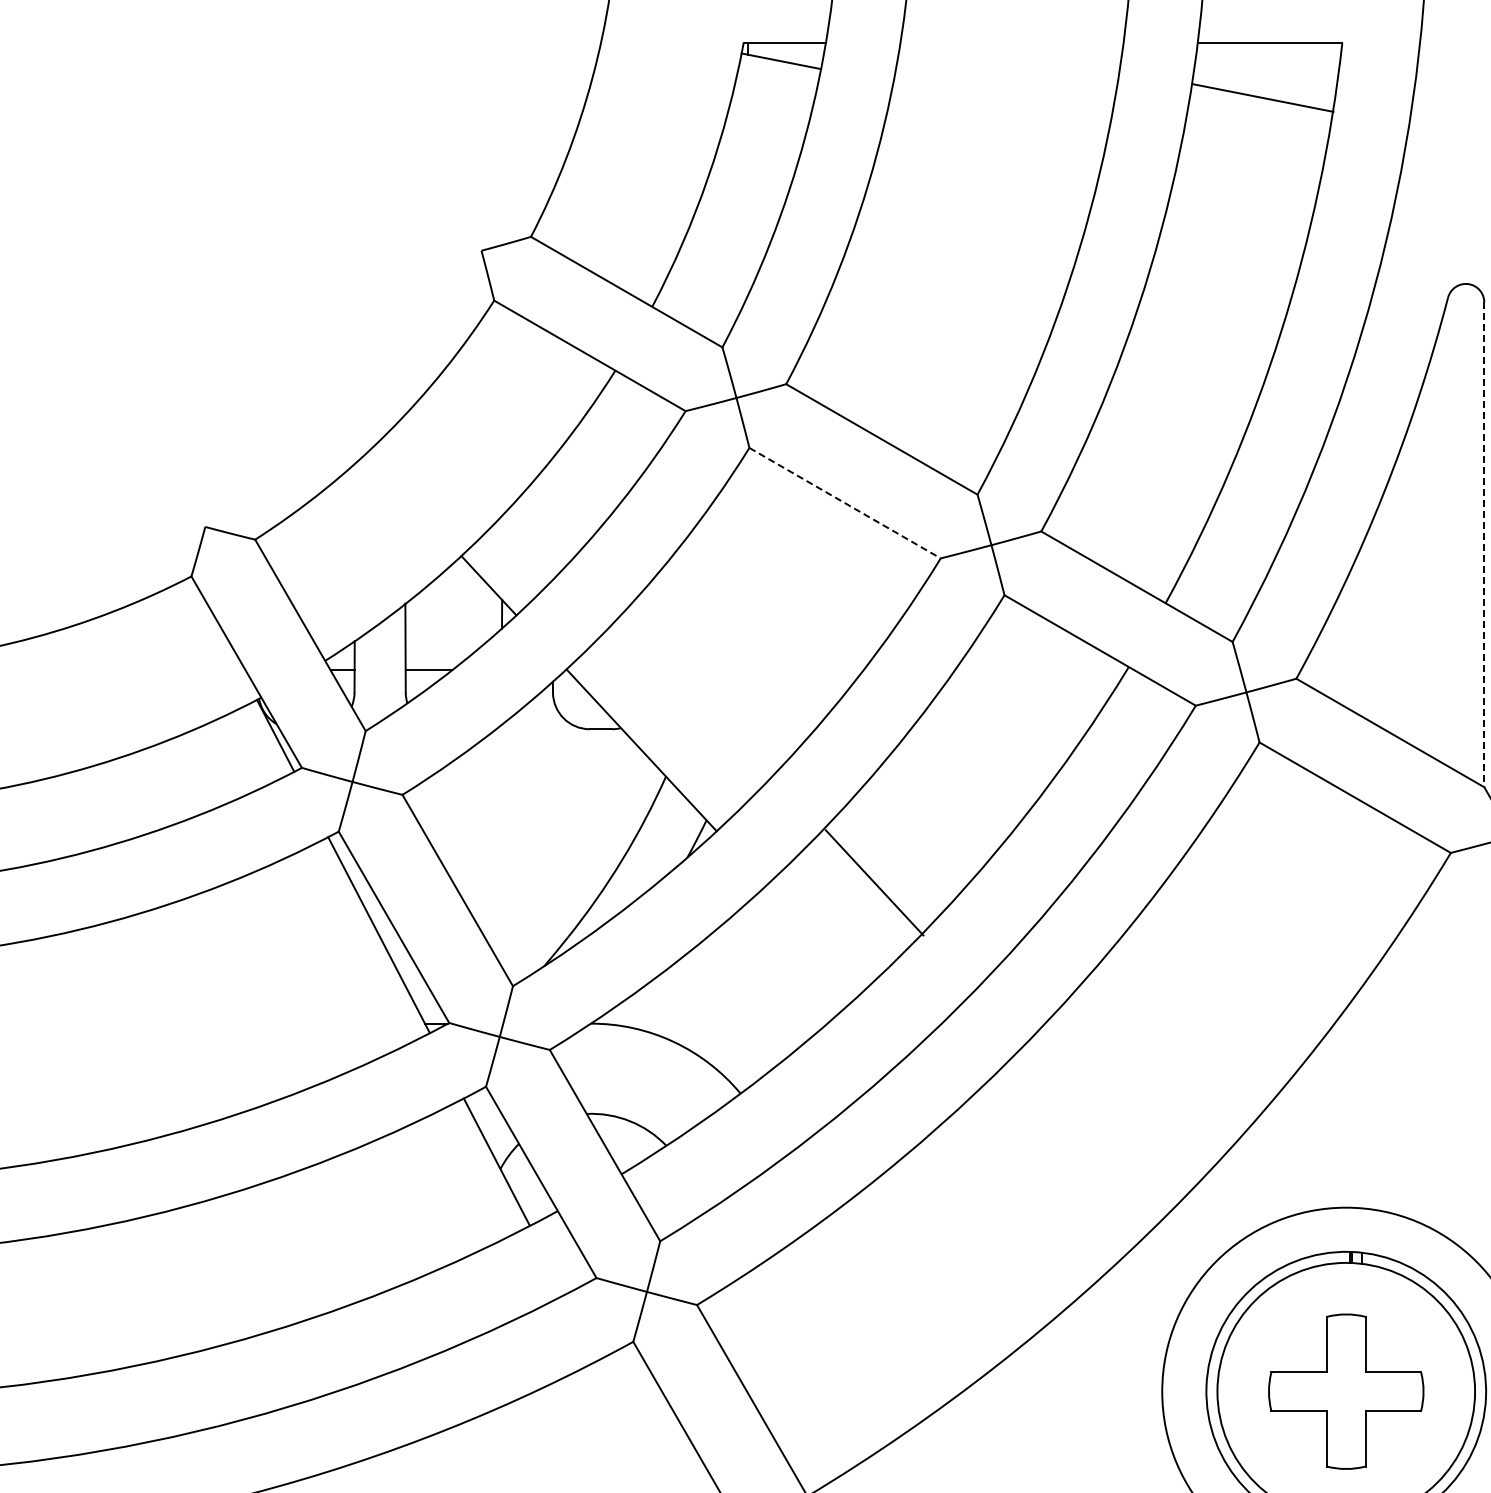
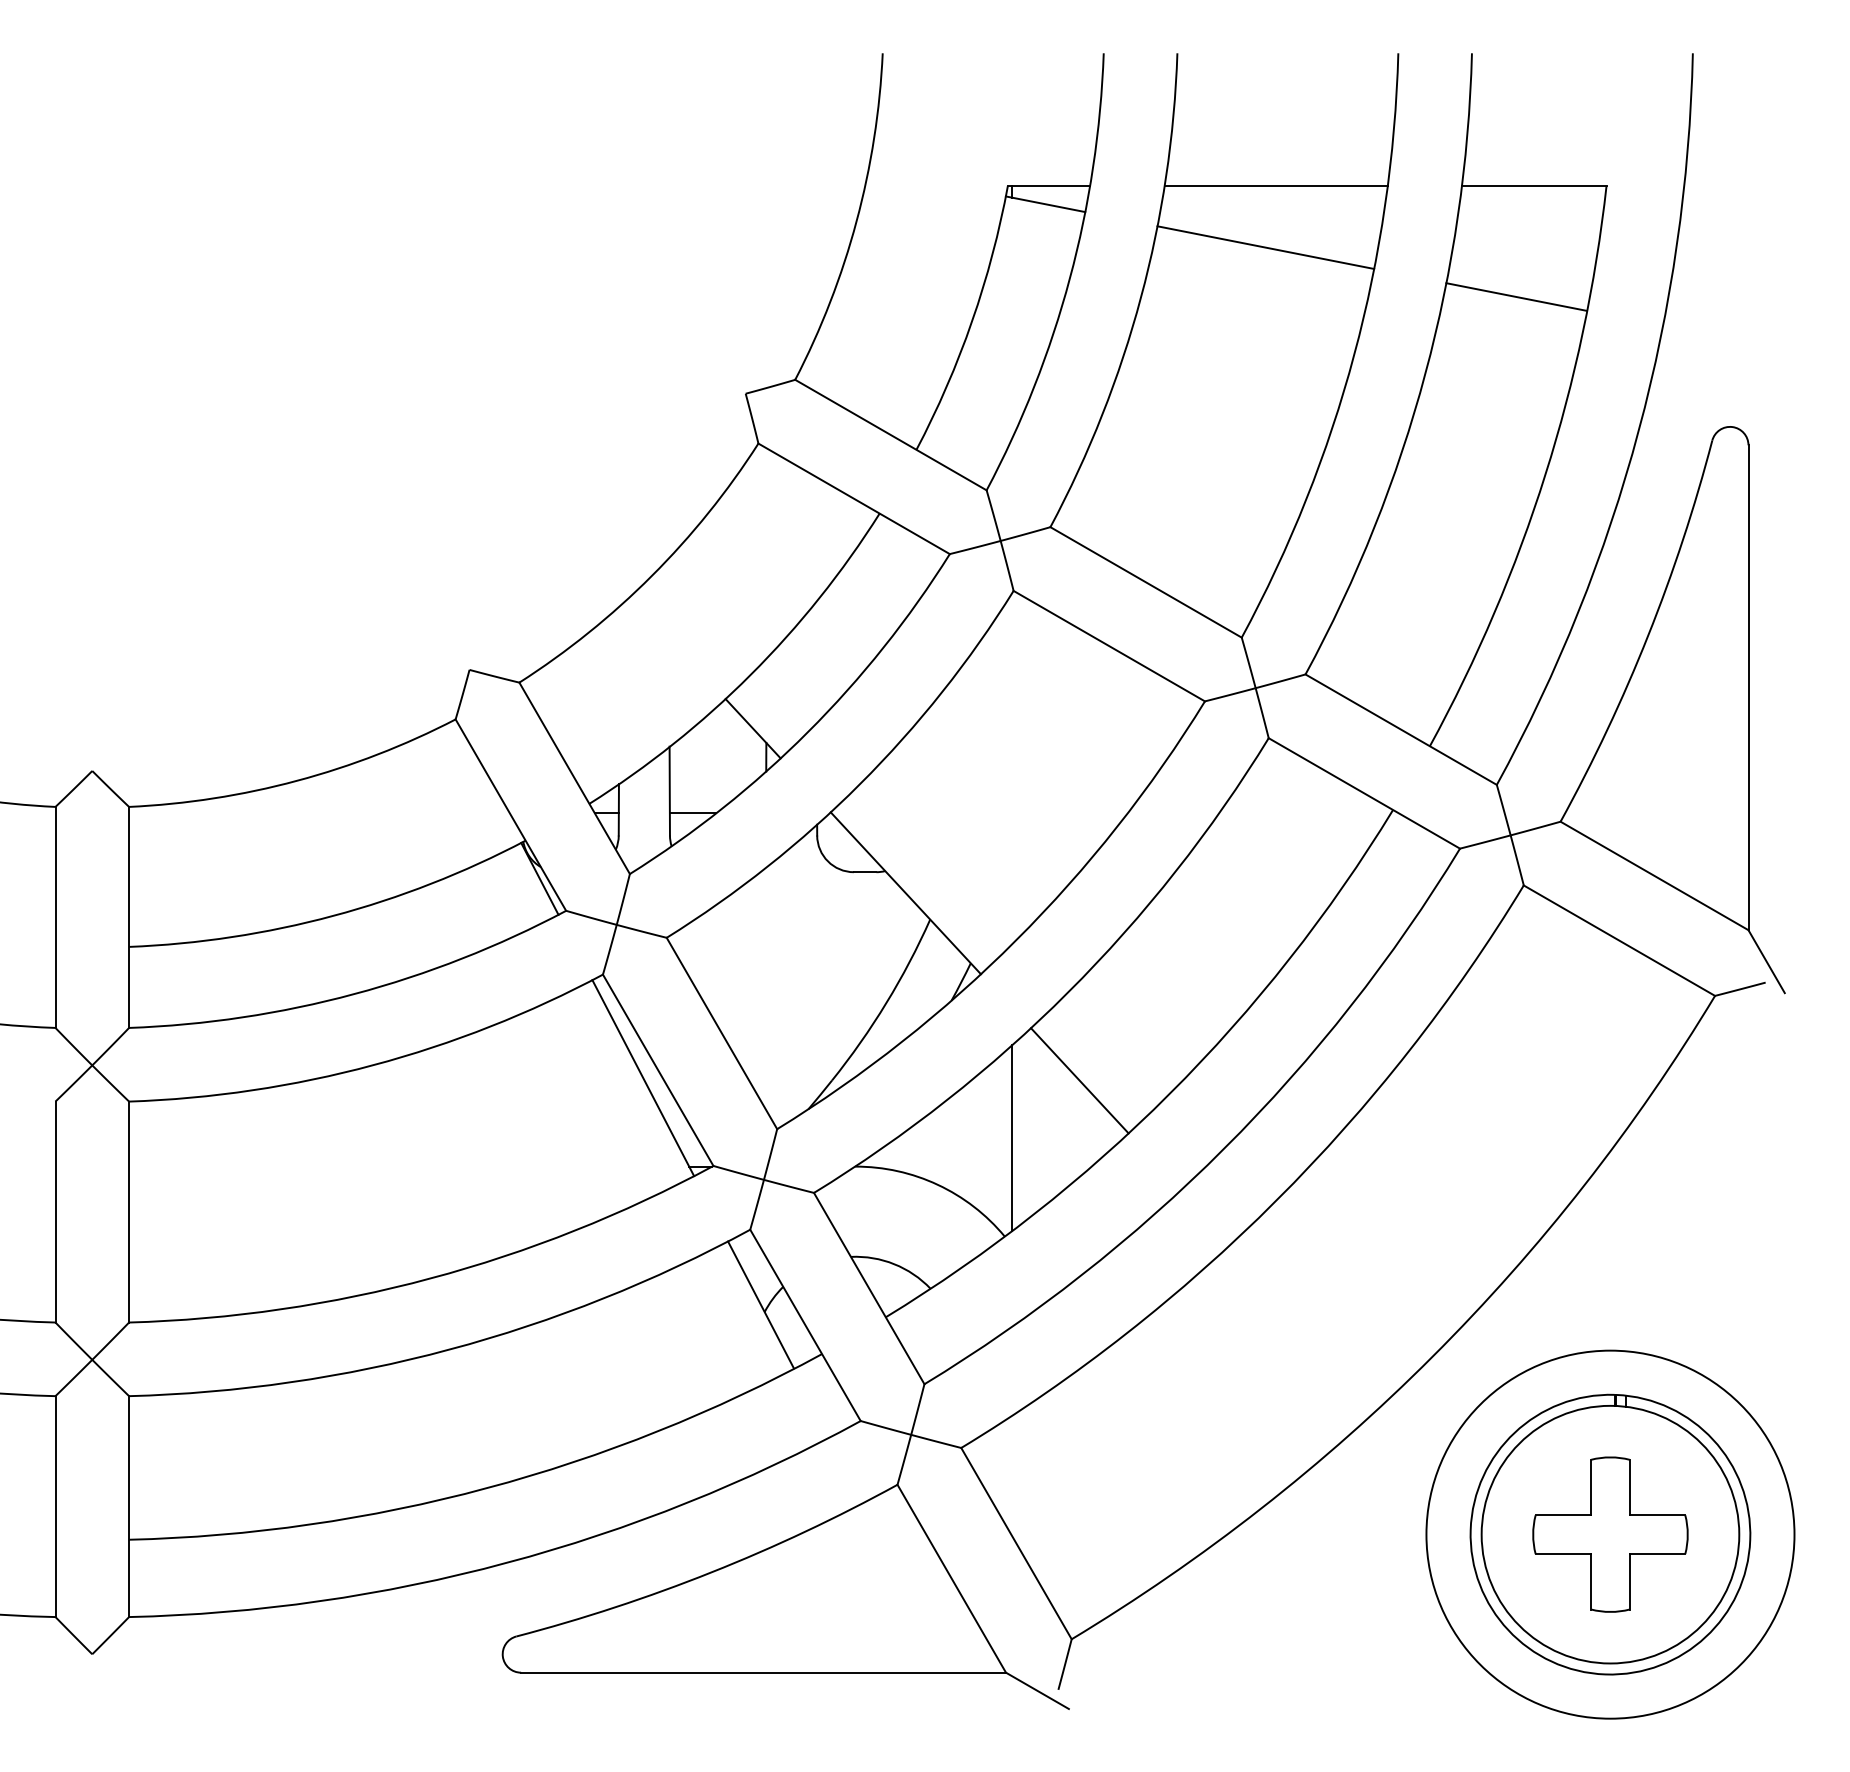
line: (1011, 42) -> (1275, 185), added
line: (1263, 97) -> (1516, 296), moved
line: (1001, 104) -> (1265, 247), added
line: (845, 503) -> (1109, 646), dashed -> solid
line: (1484, 545) -> (1748, 688), dashed -> solid
line: (874, 882) -> (1079, 1080), moved
line: (748, 994) -> (1012, 1137), added

